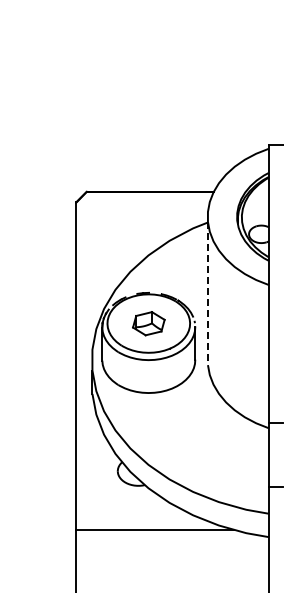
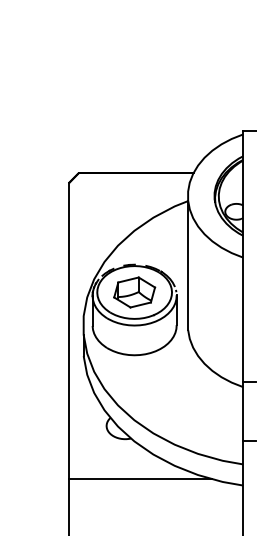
line: (207, 293) -> (187, 265), dashed -> solid
part: (148, 323) -> (134, 292), size x1.43

